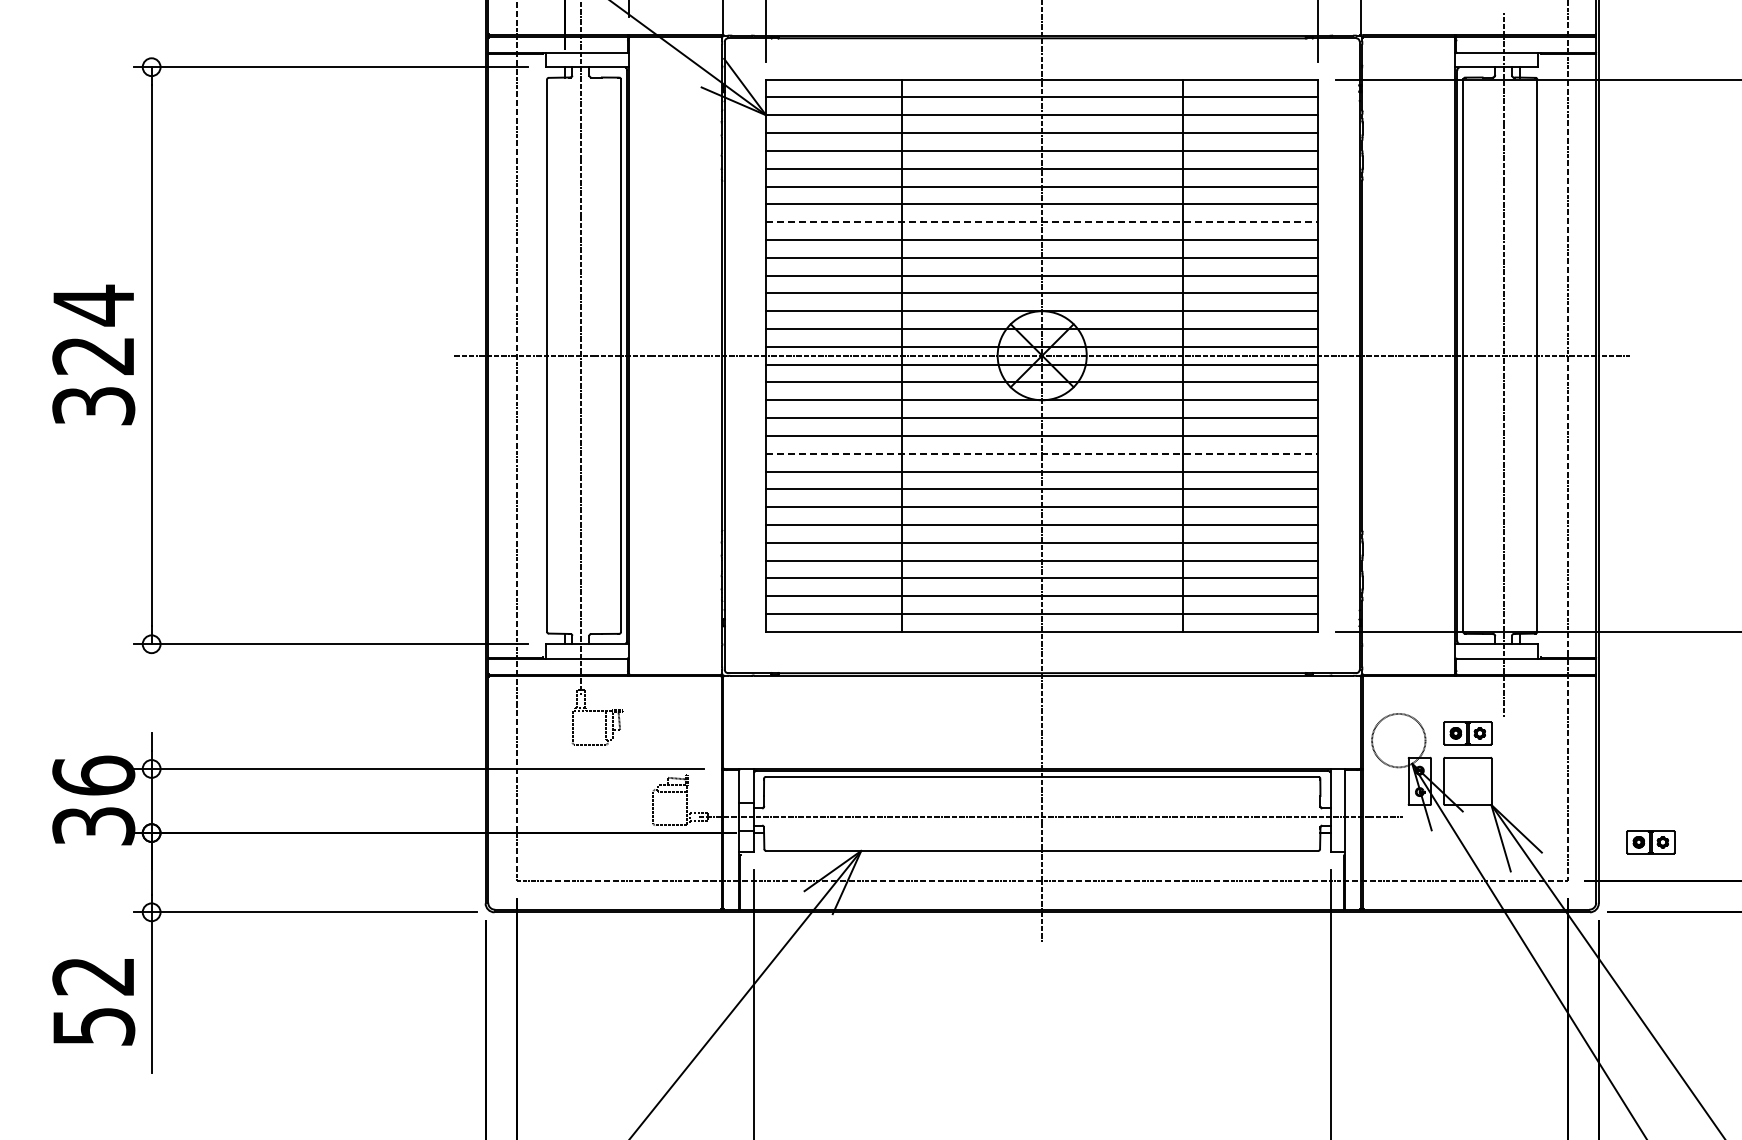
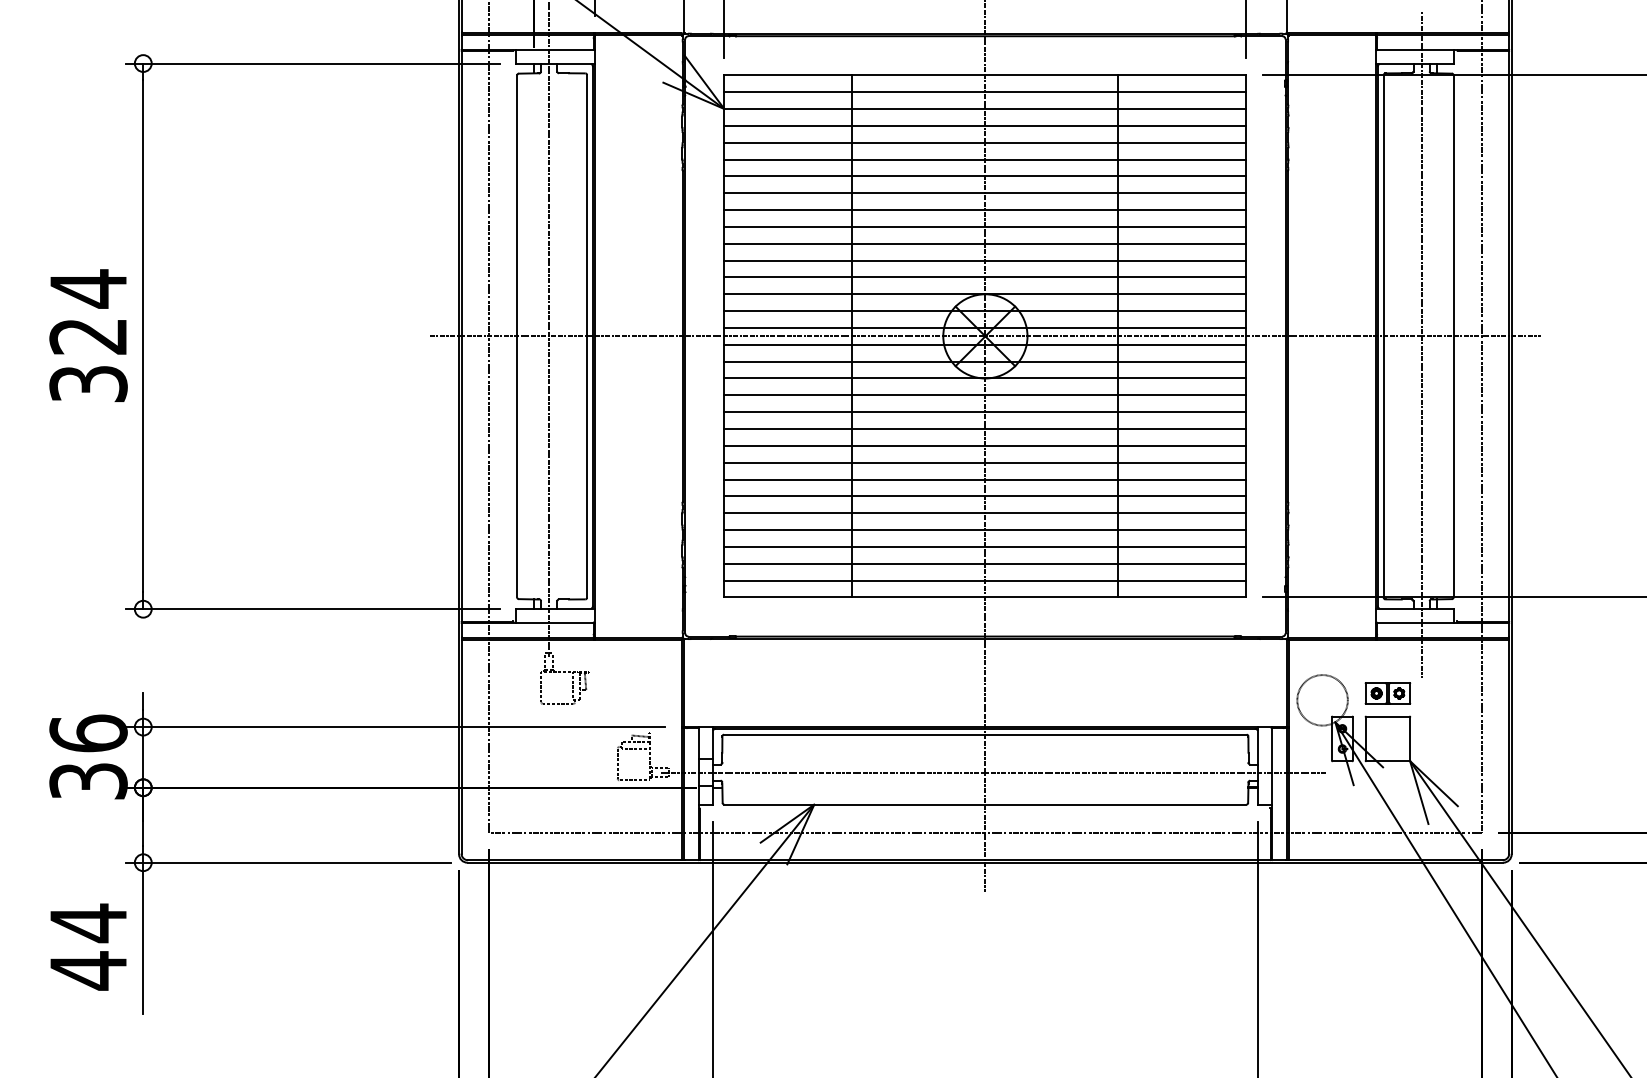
line: (1042, 222) -> (985, 210), dashed -> solid
line: (1042, 453) -> (985, 428), dashed -> solid
part: (1650, 842) -> (1560, 796), removed
text: (93, 1001) -> (88, 947), 52 -> 44

